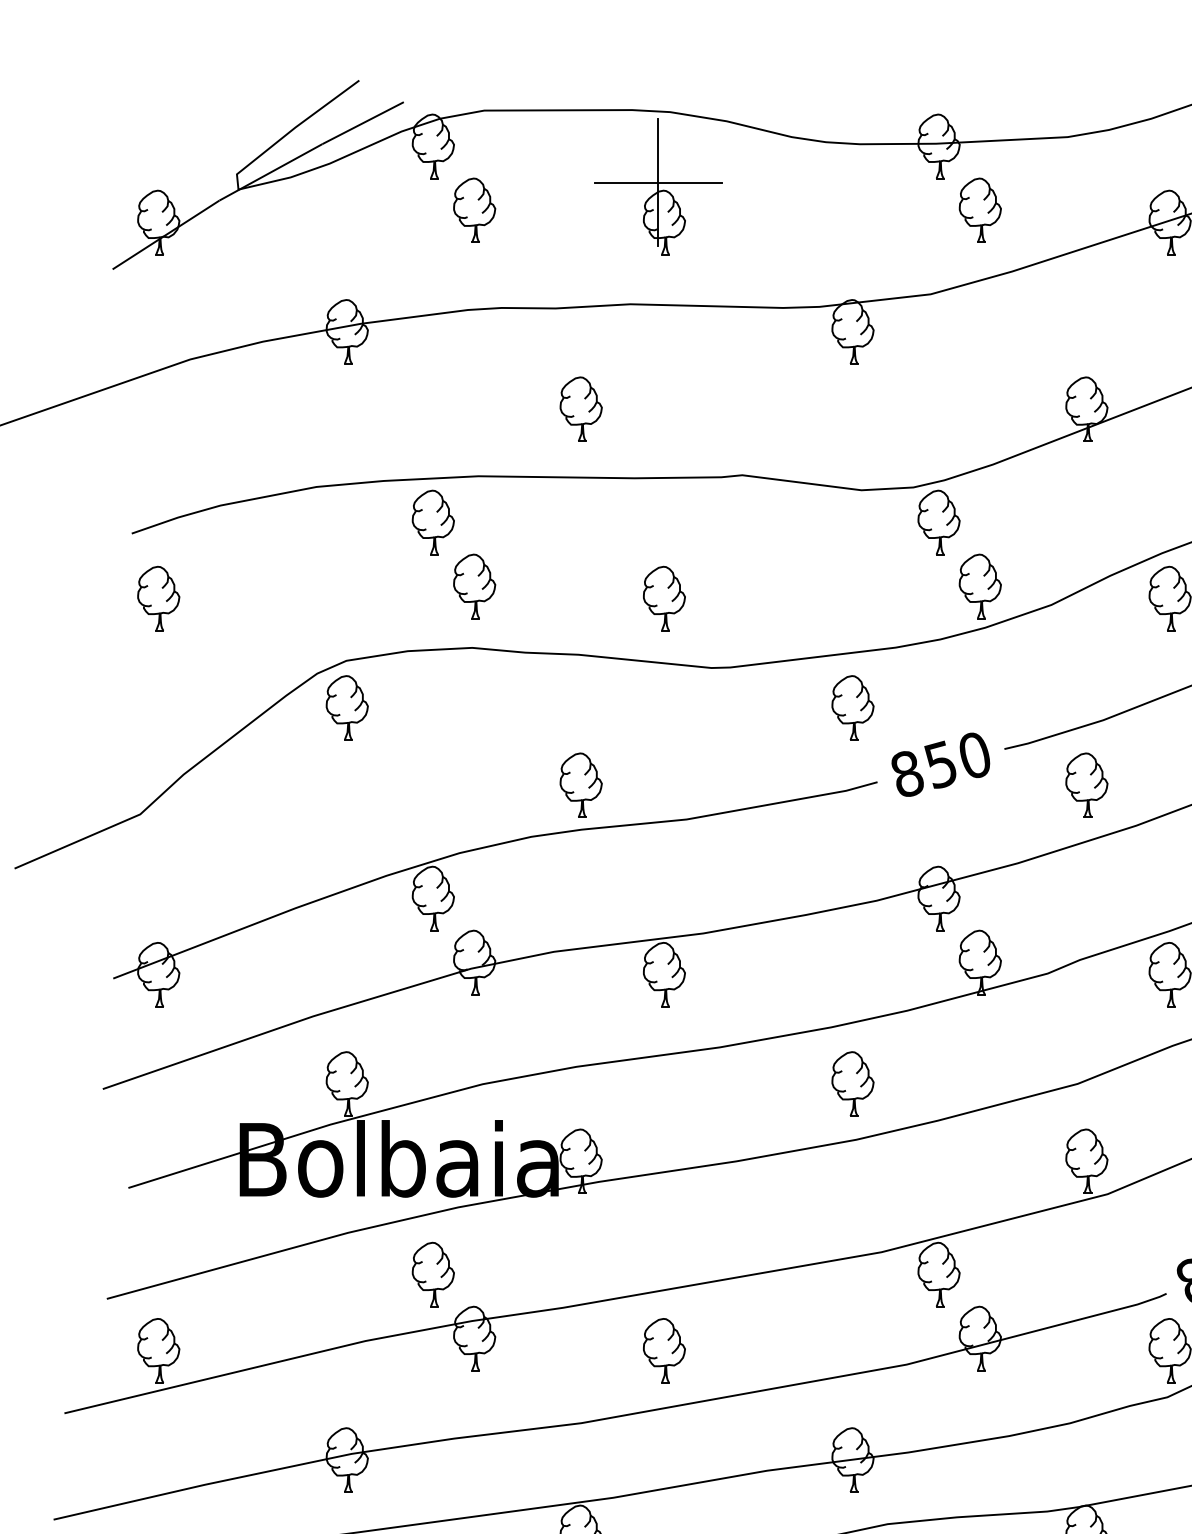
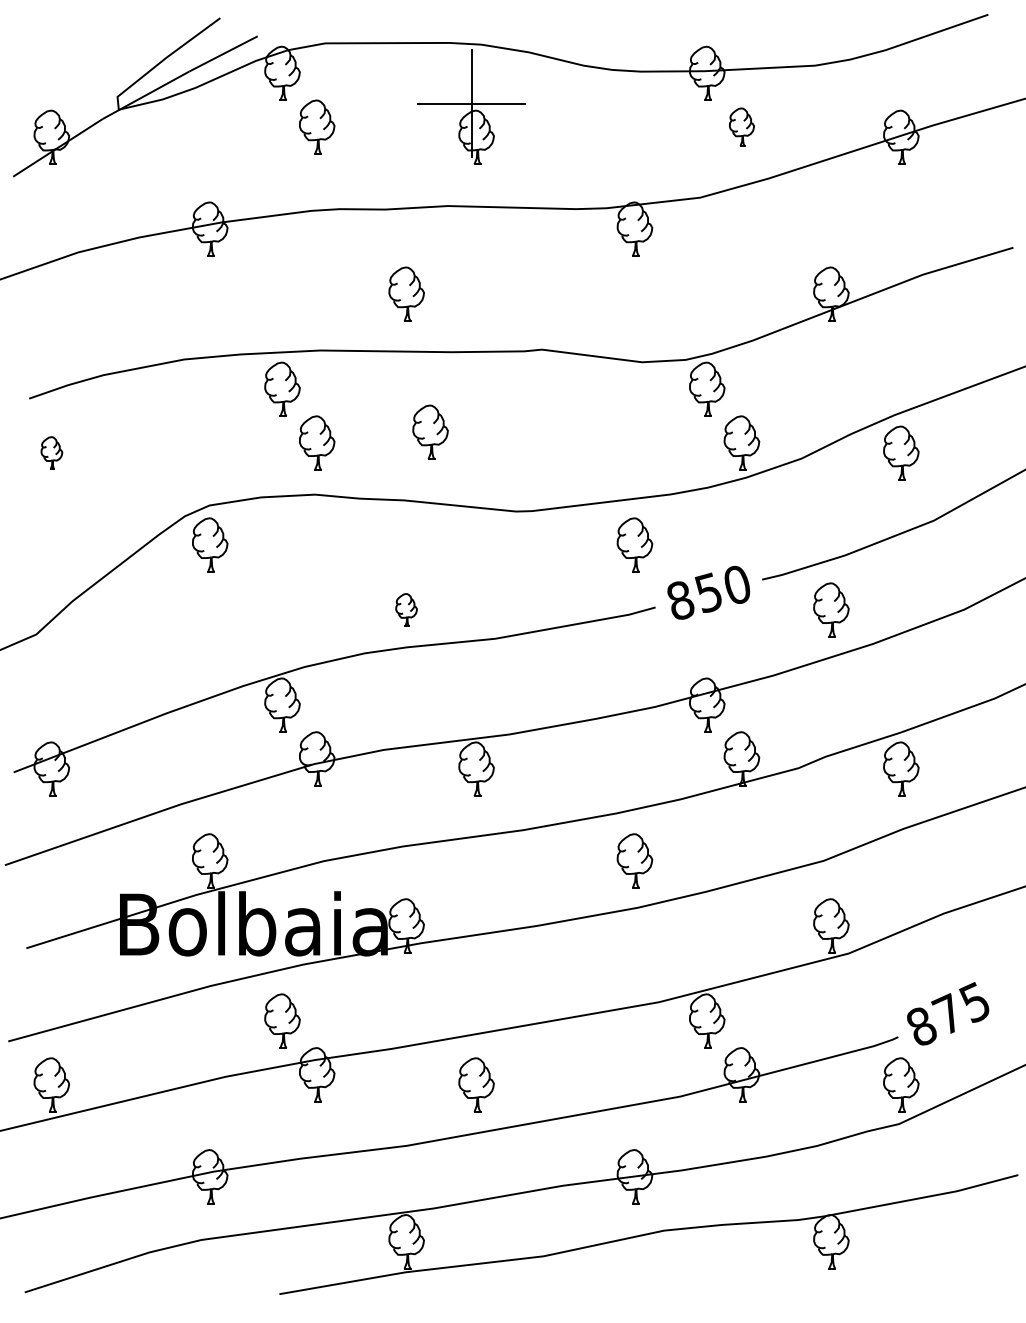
part: (979, 209) -> (741, 126), size x0.7
part: (158, 597) -> (51, 452), size x0.6
part: (664, 597) -> (430, 431), moved
part: (580, 784) -> (406, 609), size x0.6

